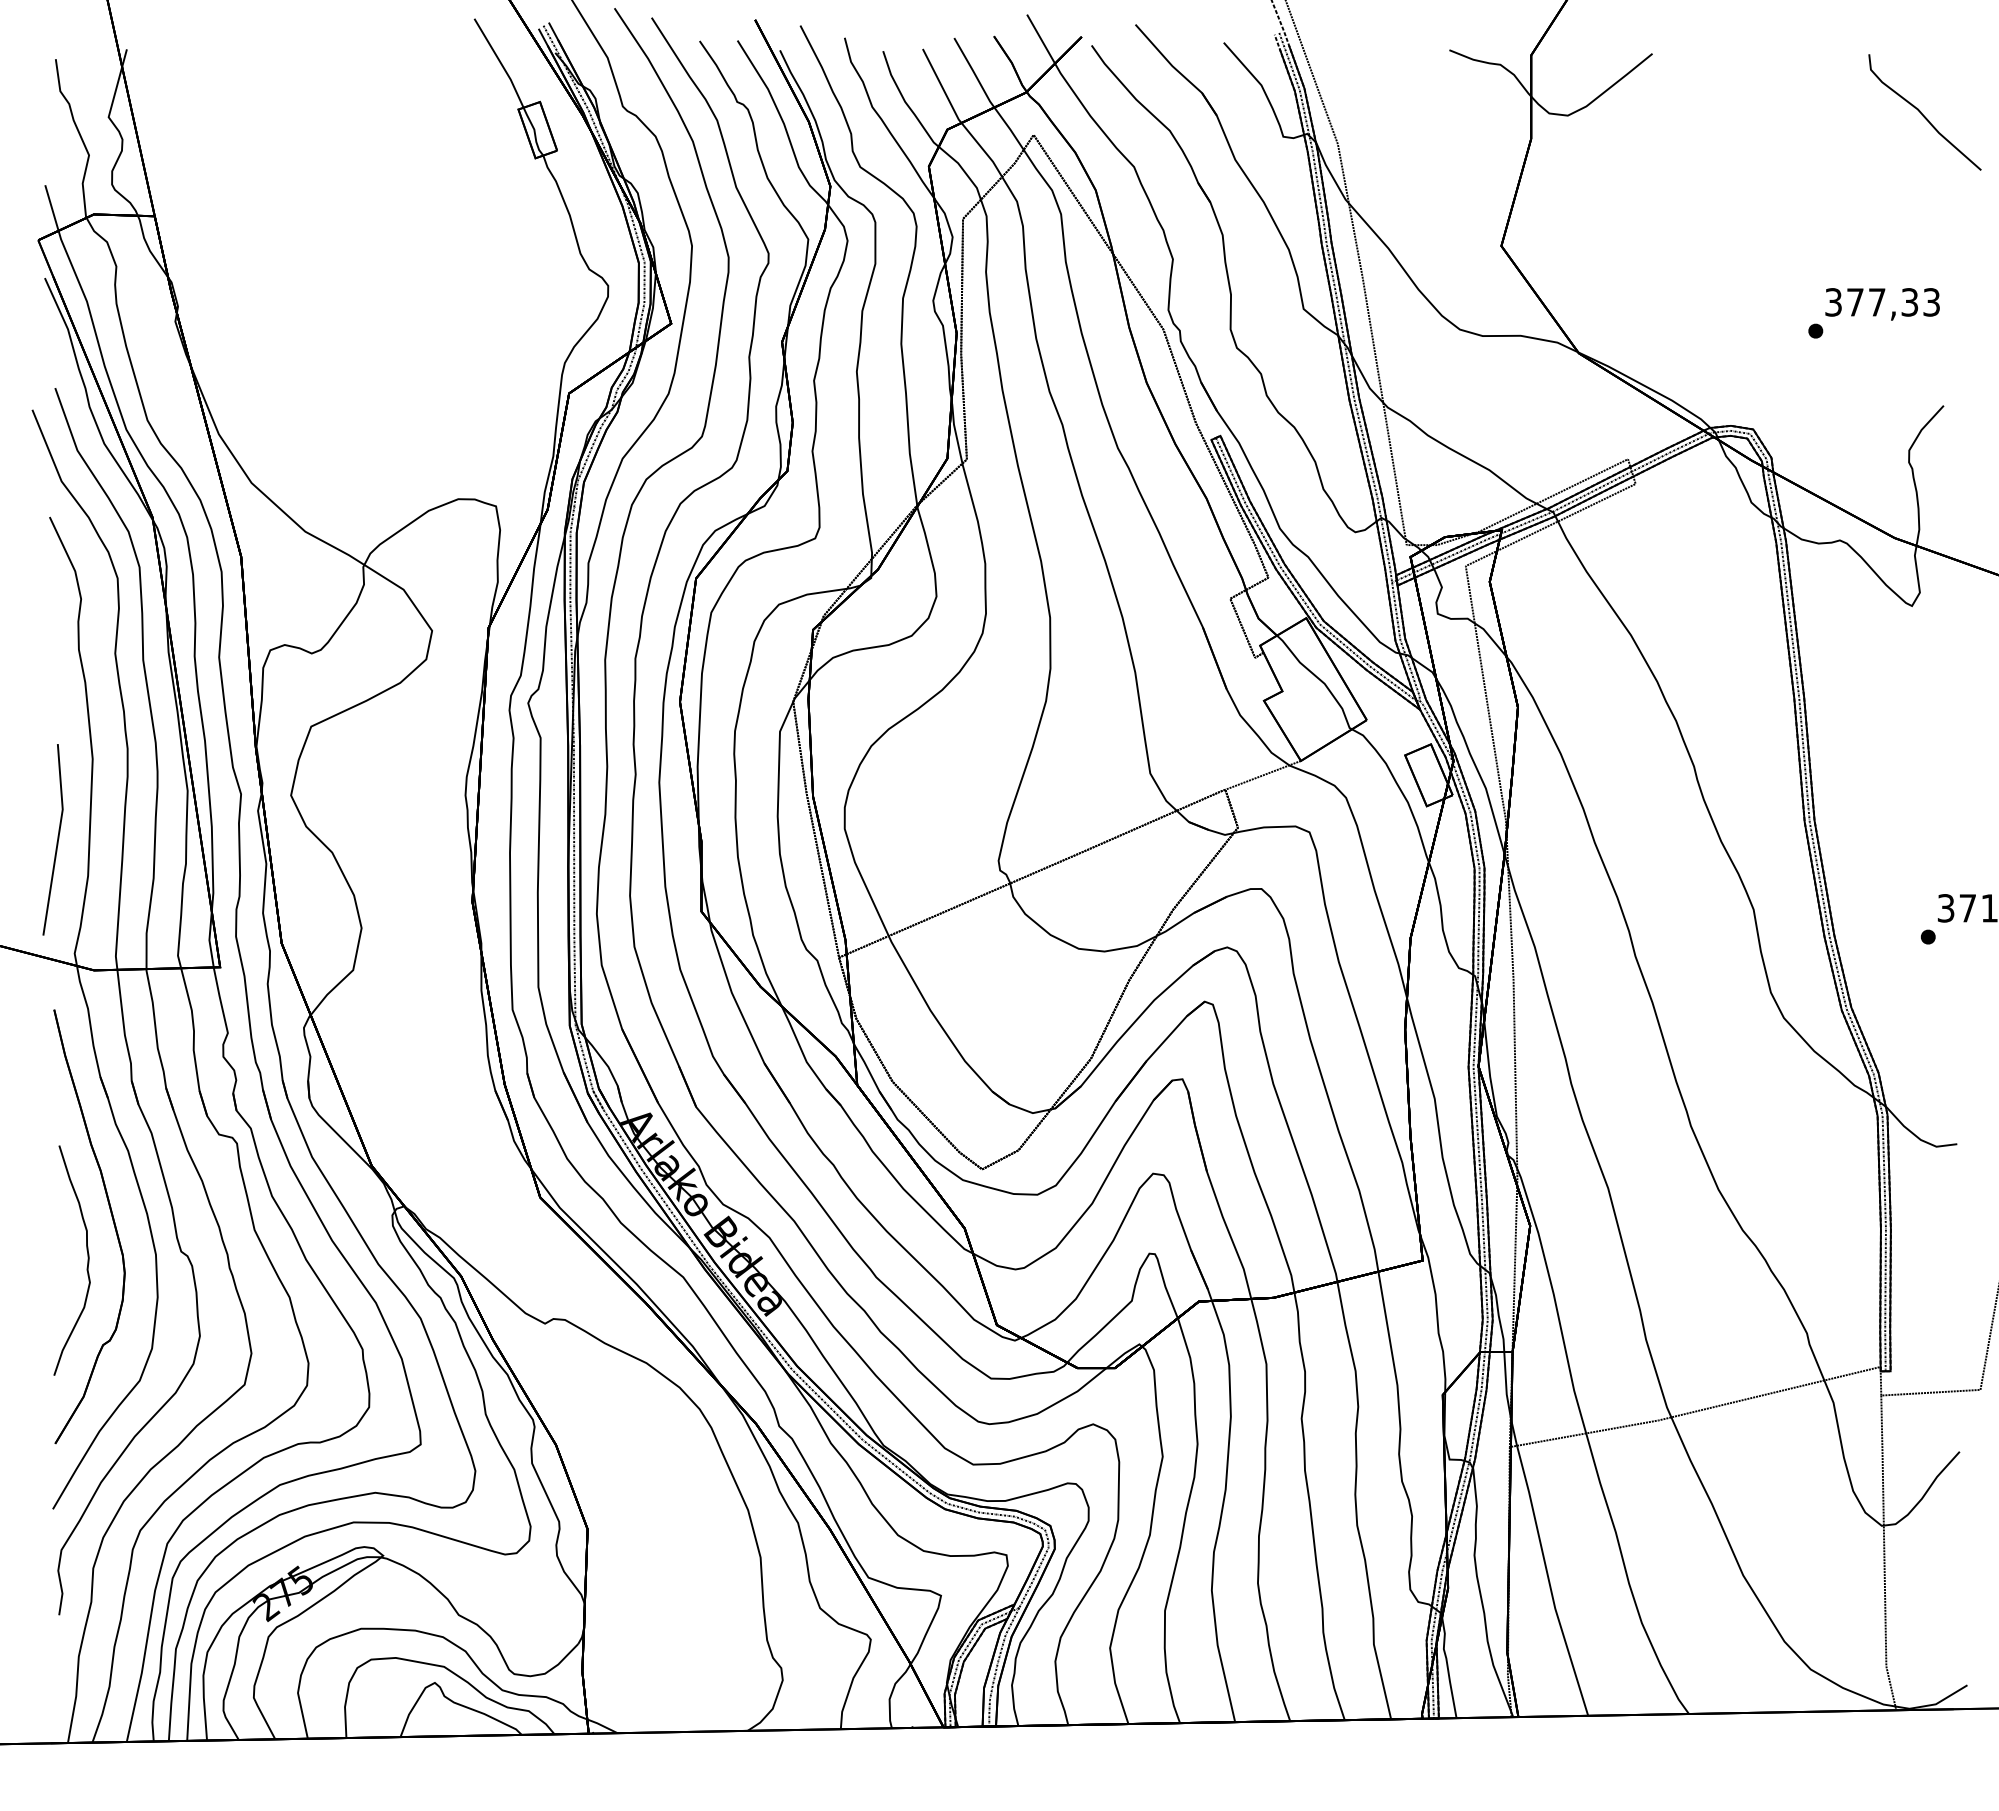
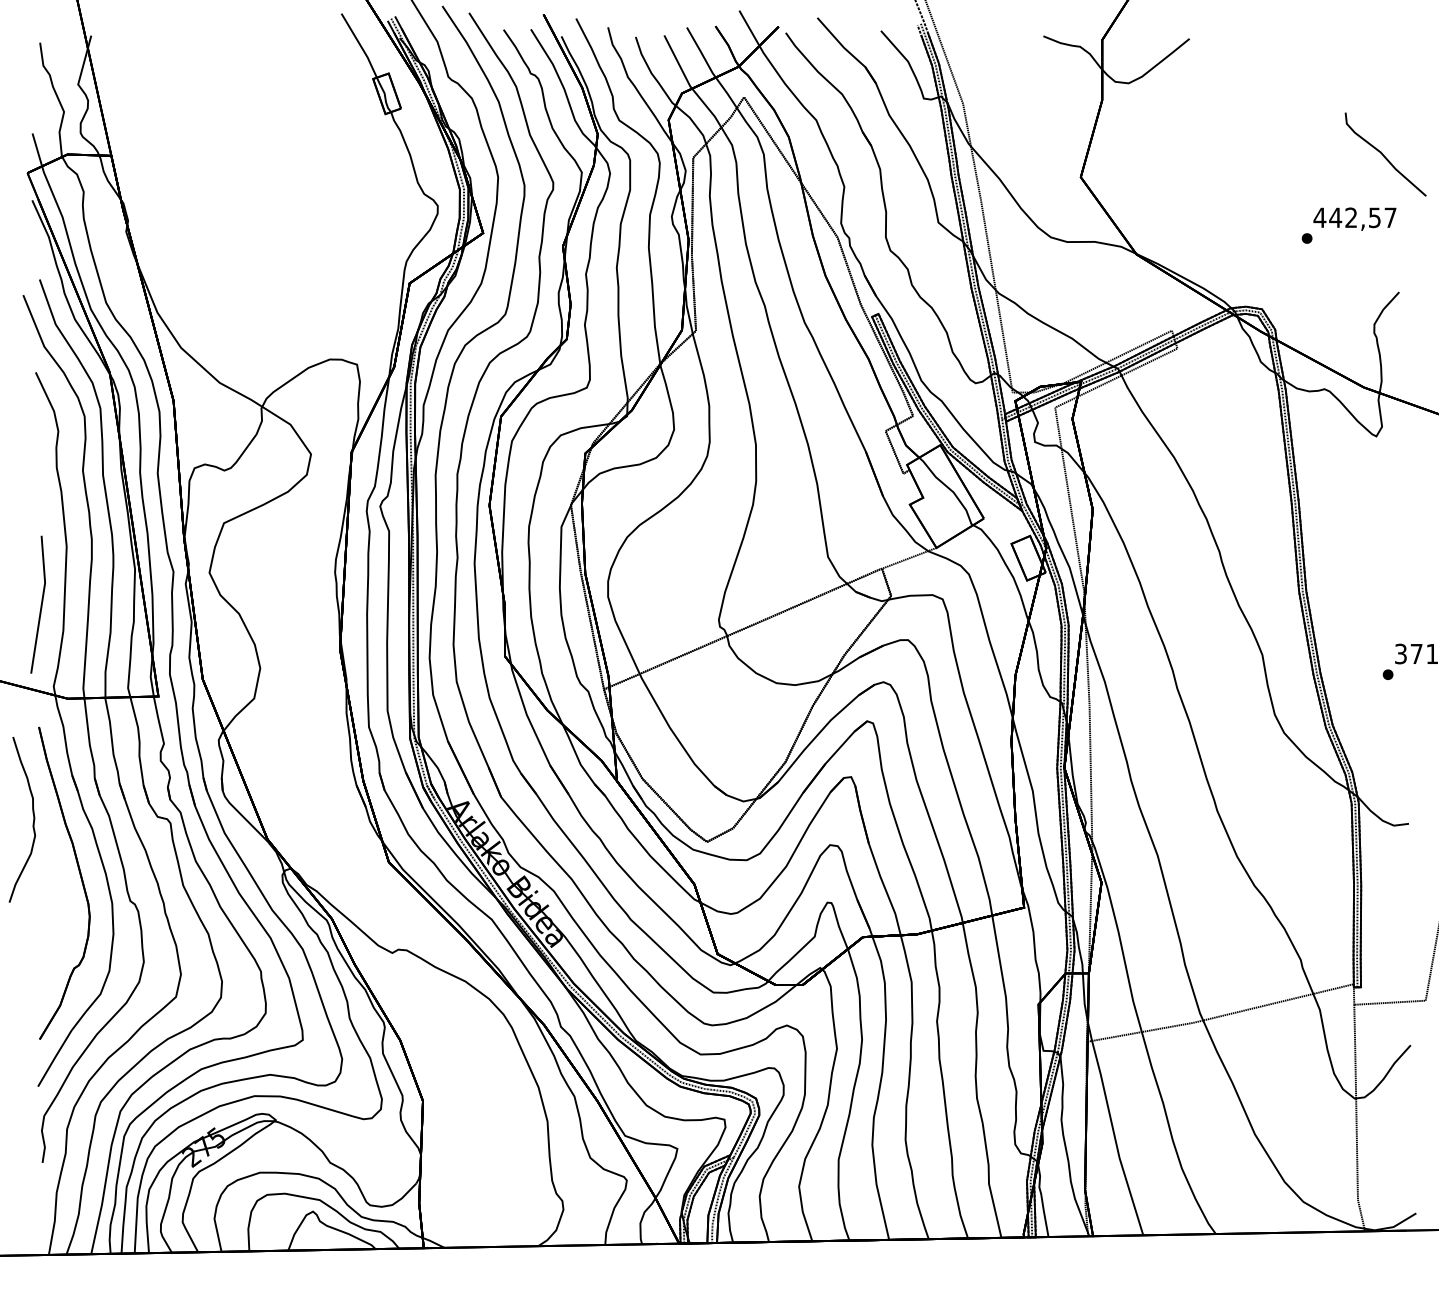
curve: (1922, 113) -> (1383, 155), moved
text: (1881, 302) -> (1354, 217), 377,33 -> 442,57
curve: (87, 1260) -> (33, 819), moved

